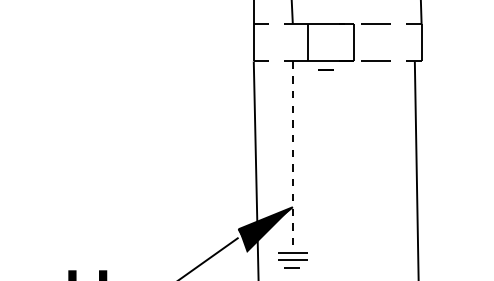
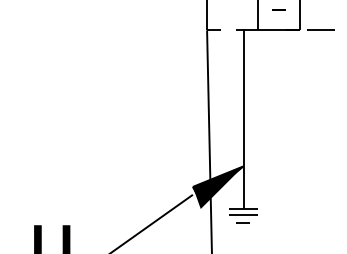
line: (325, 69) -> (278, 8), moved
line: (292, 157) -> (243, 119), dashed -> solid

